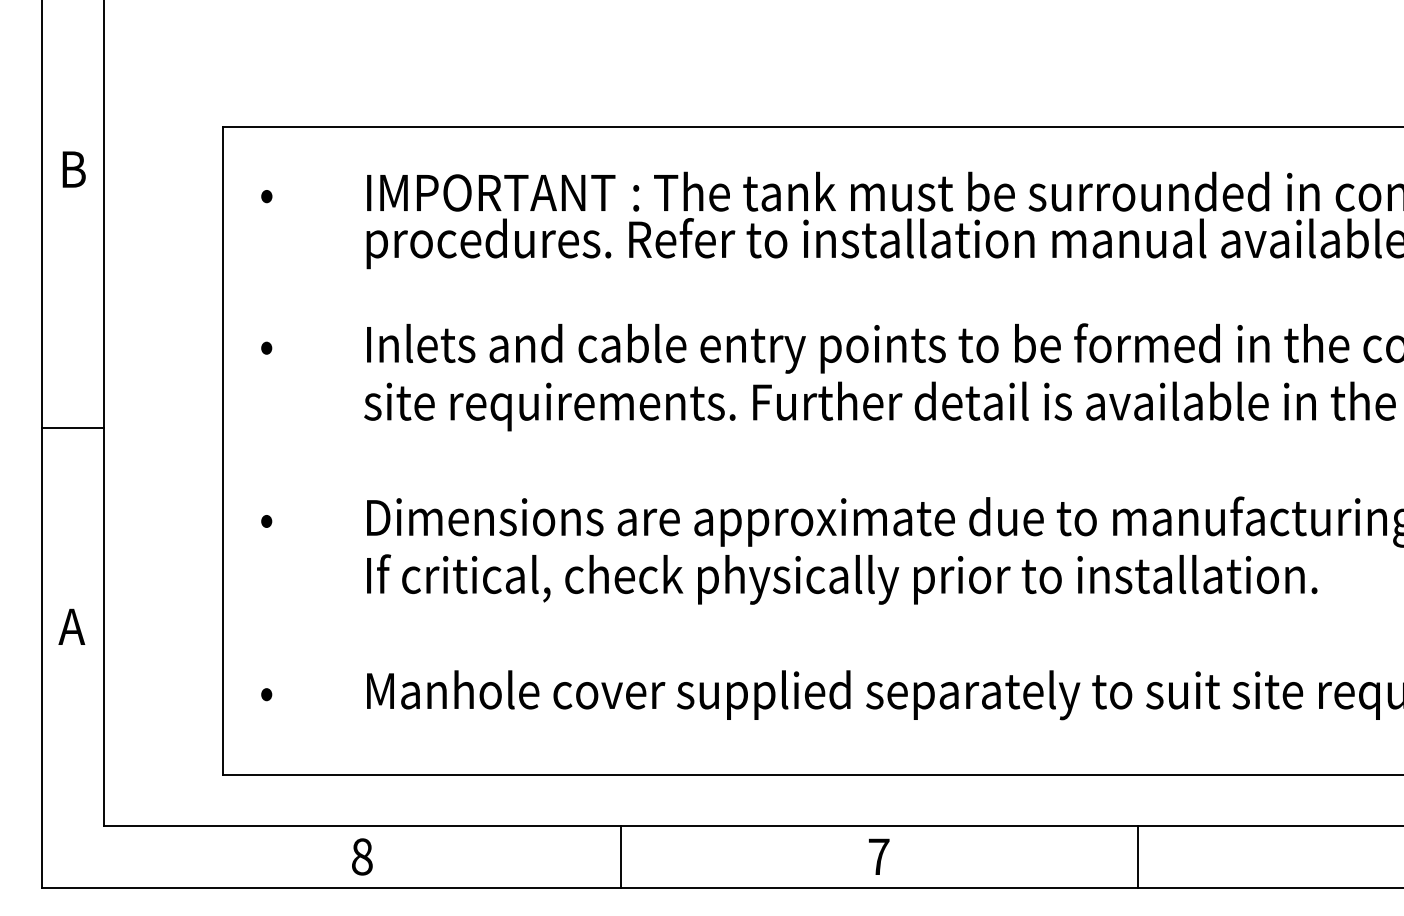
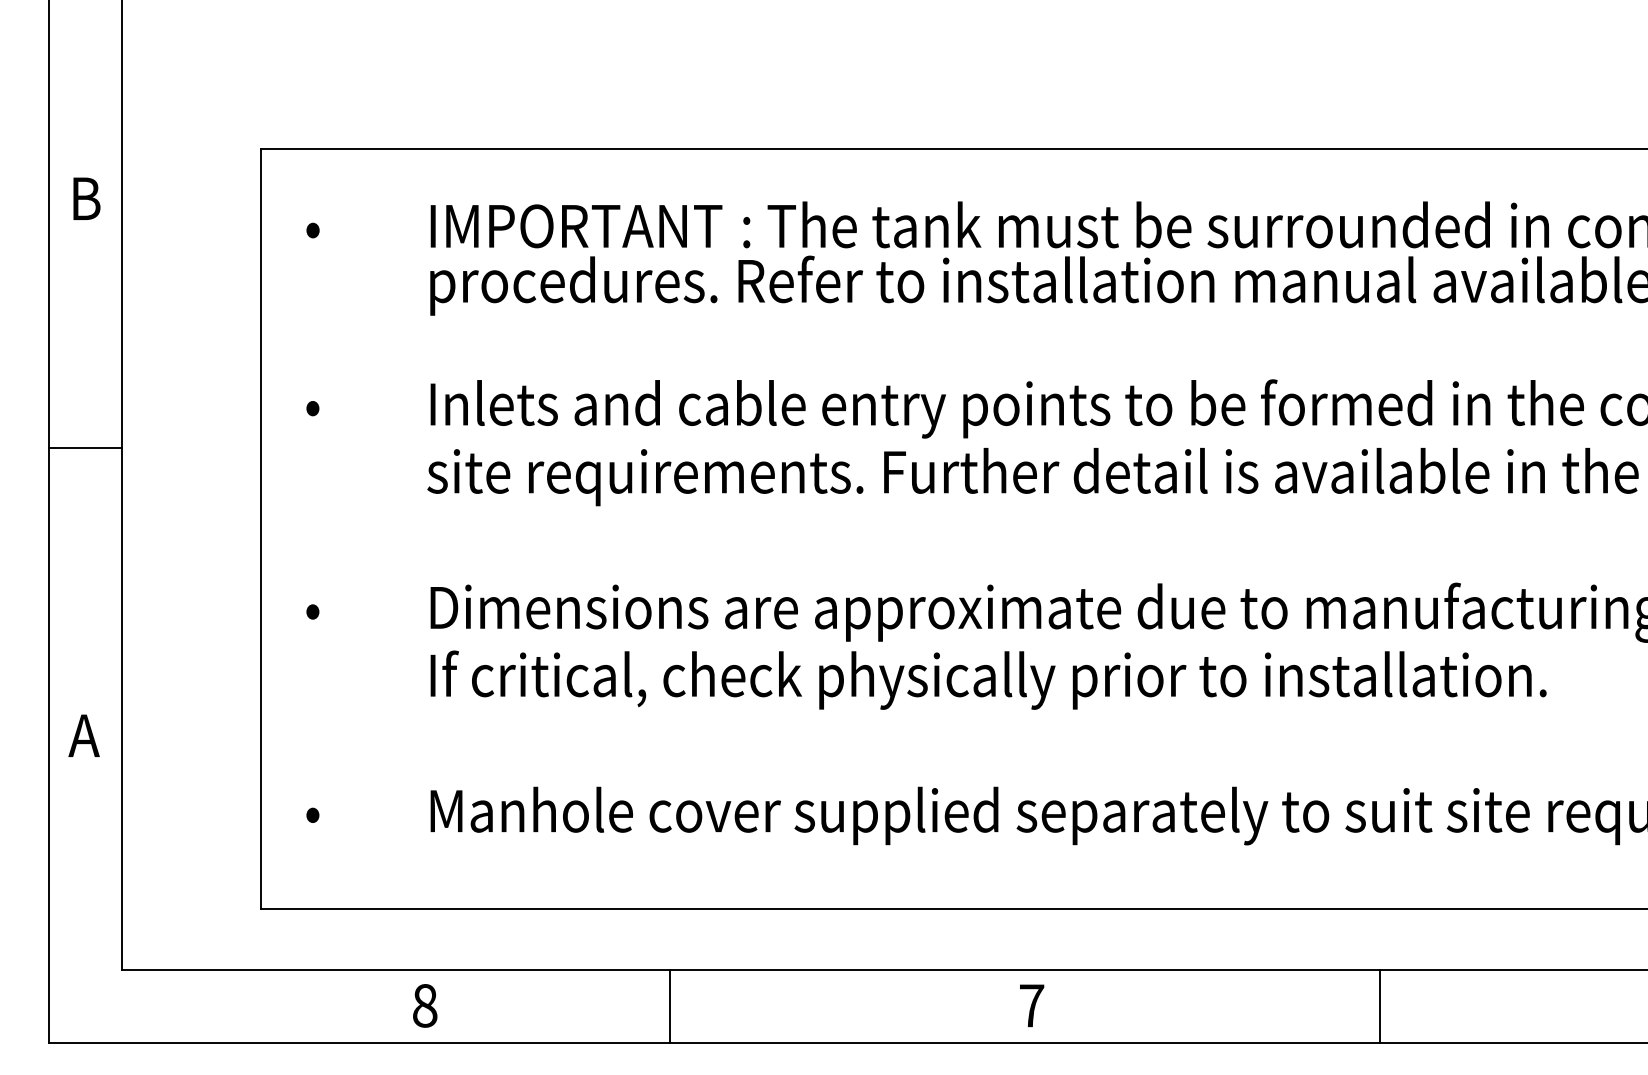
line: (73, 428) -> (85, 447), moved
line: (621, 856) -> (670, 1005), moved
line: (1137, 856) -> (1379, 1005), moved

